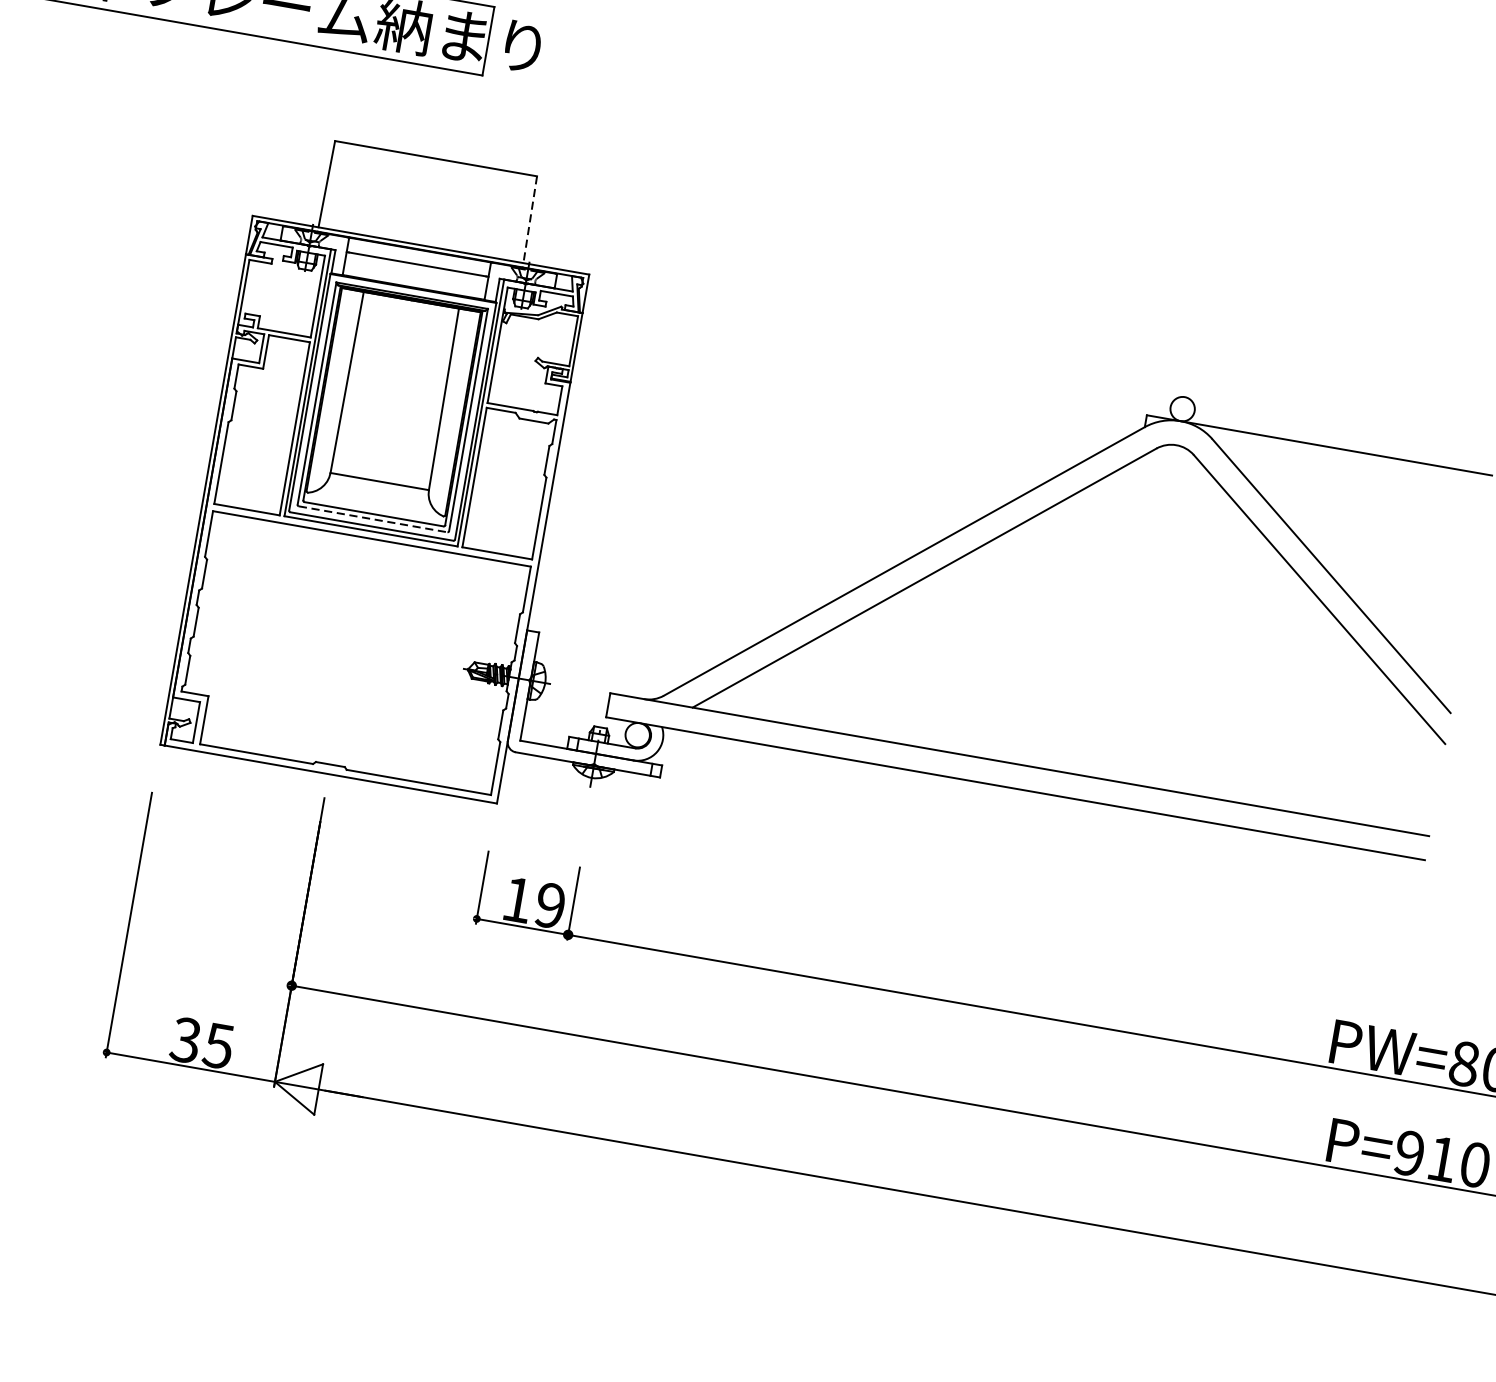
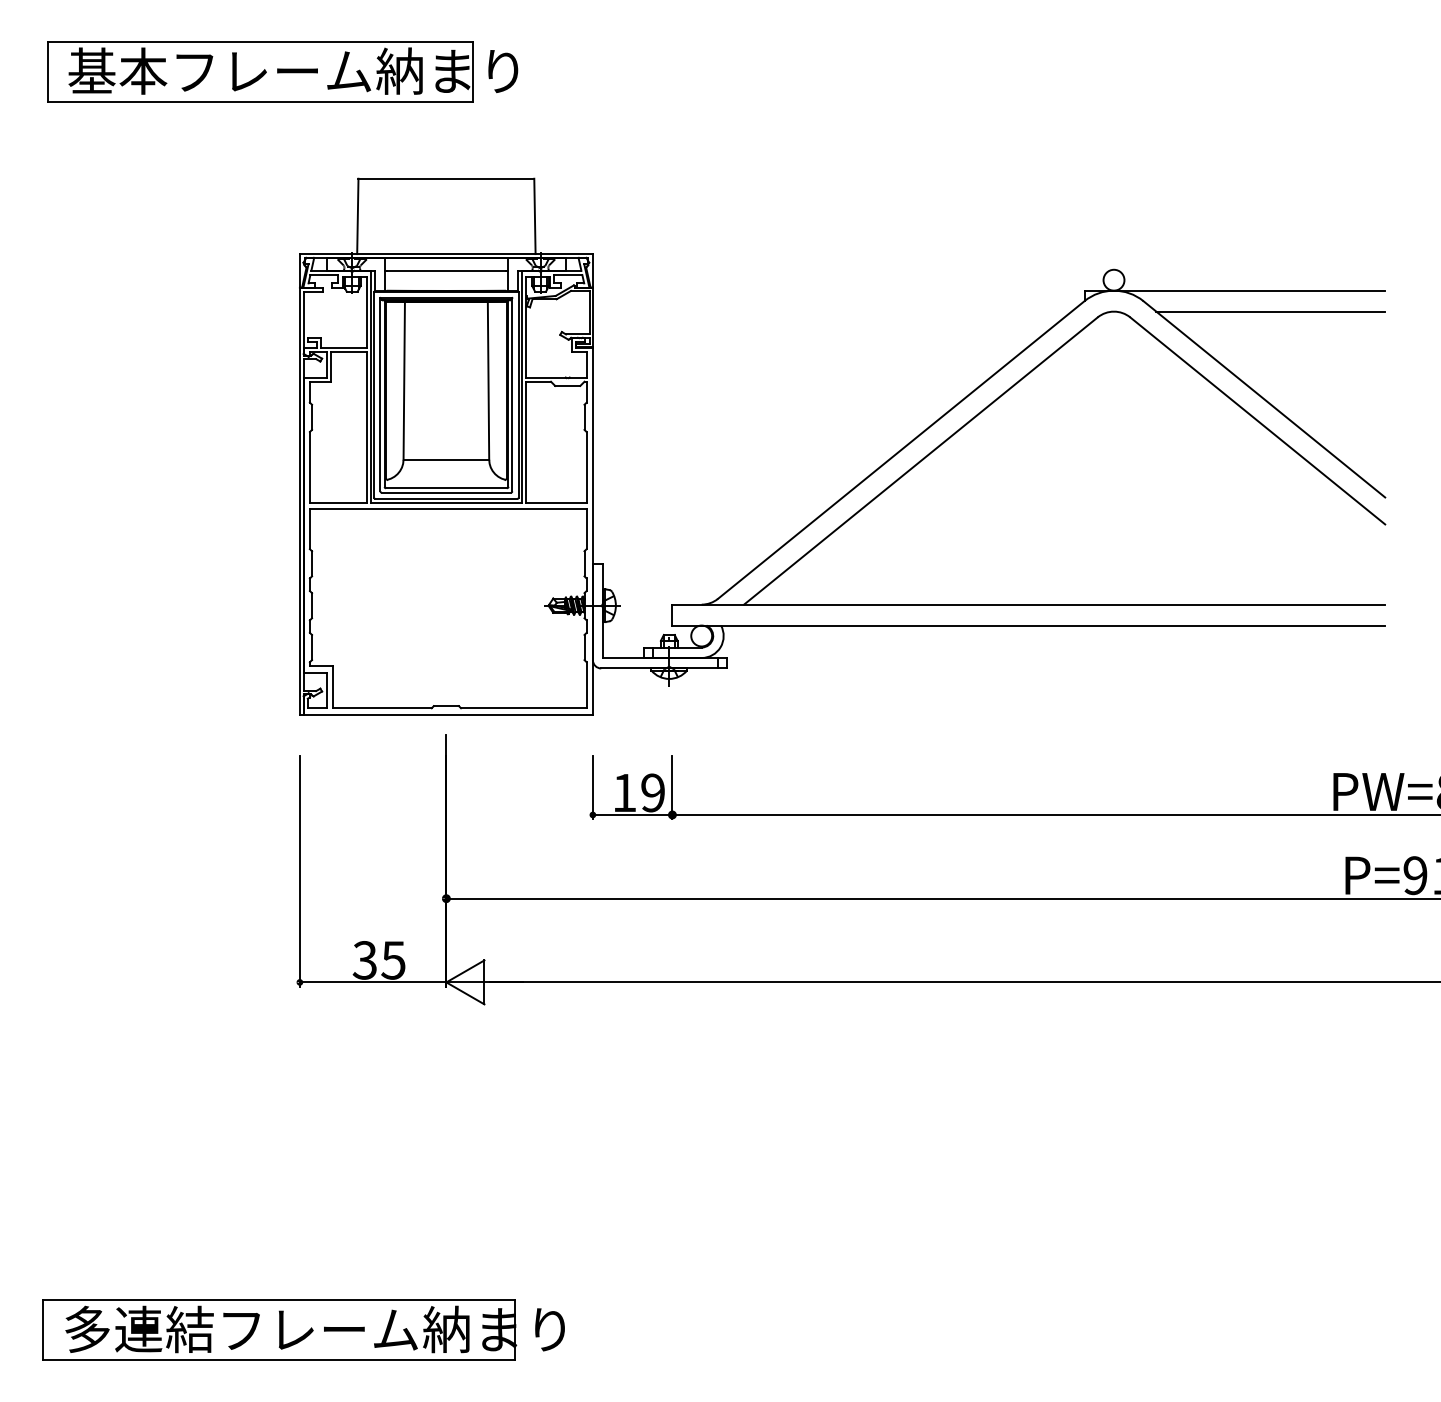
line: (529, 219) -> (534, 216), dashed -> solid
line: (1356, 476) -> (1270, 311), added
line: (373, 519) -> (446, 492), dashed -> solid

